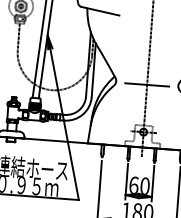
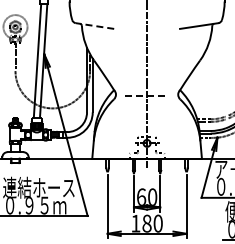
line: (100, 10) -> (94, 25), solid -> dashed
line: (147, 85) -> (147, 96), solid -> dashed

